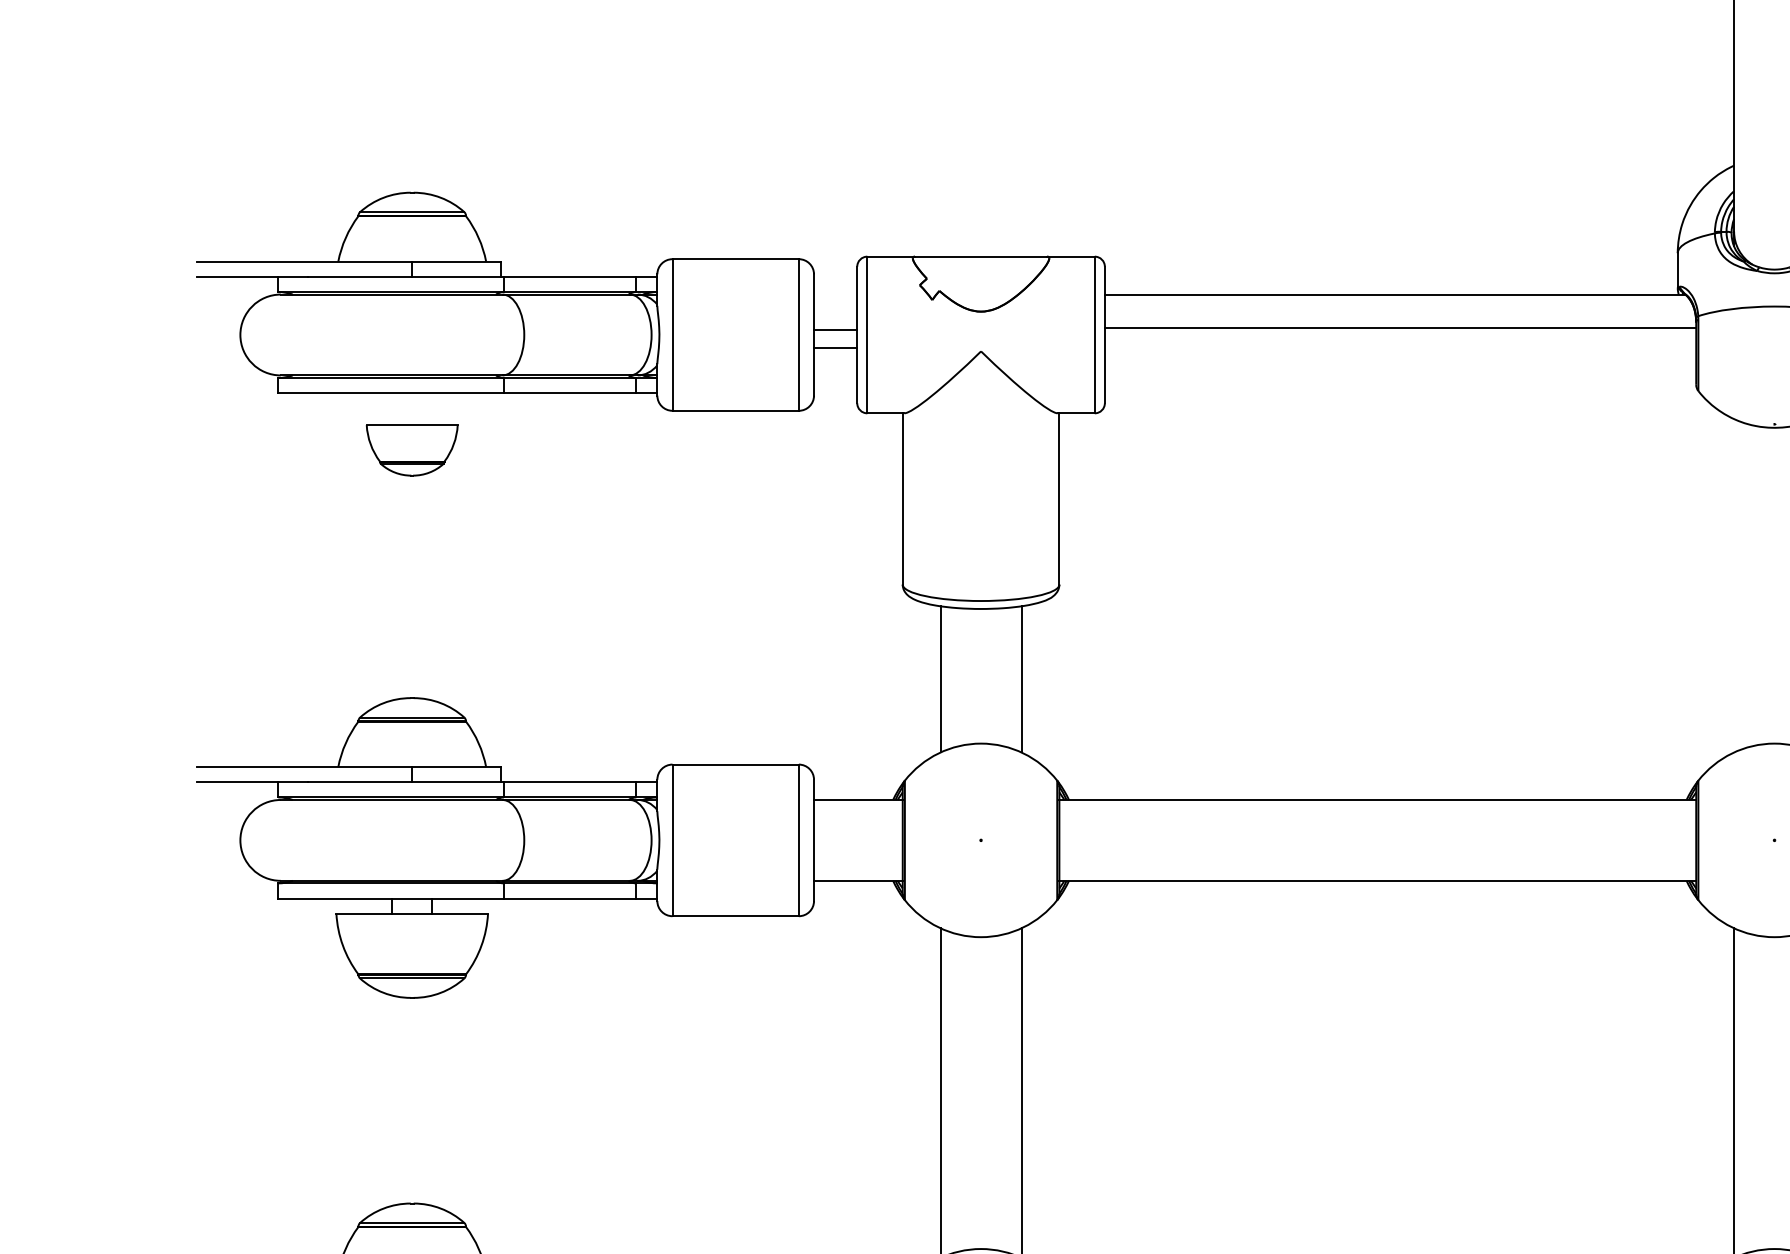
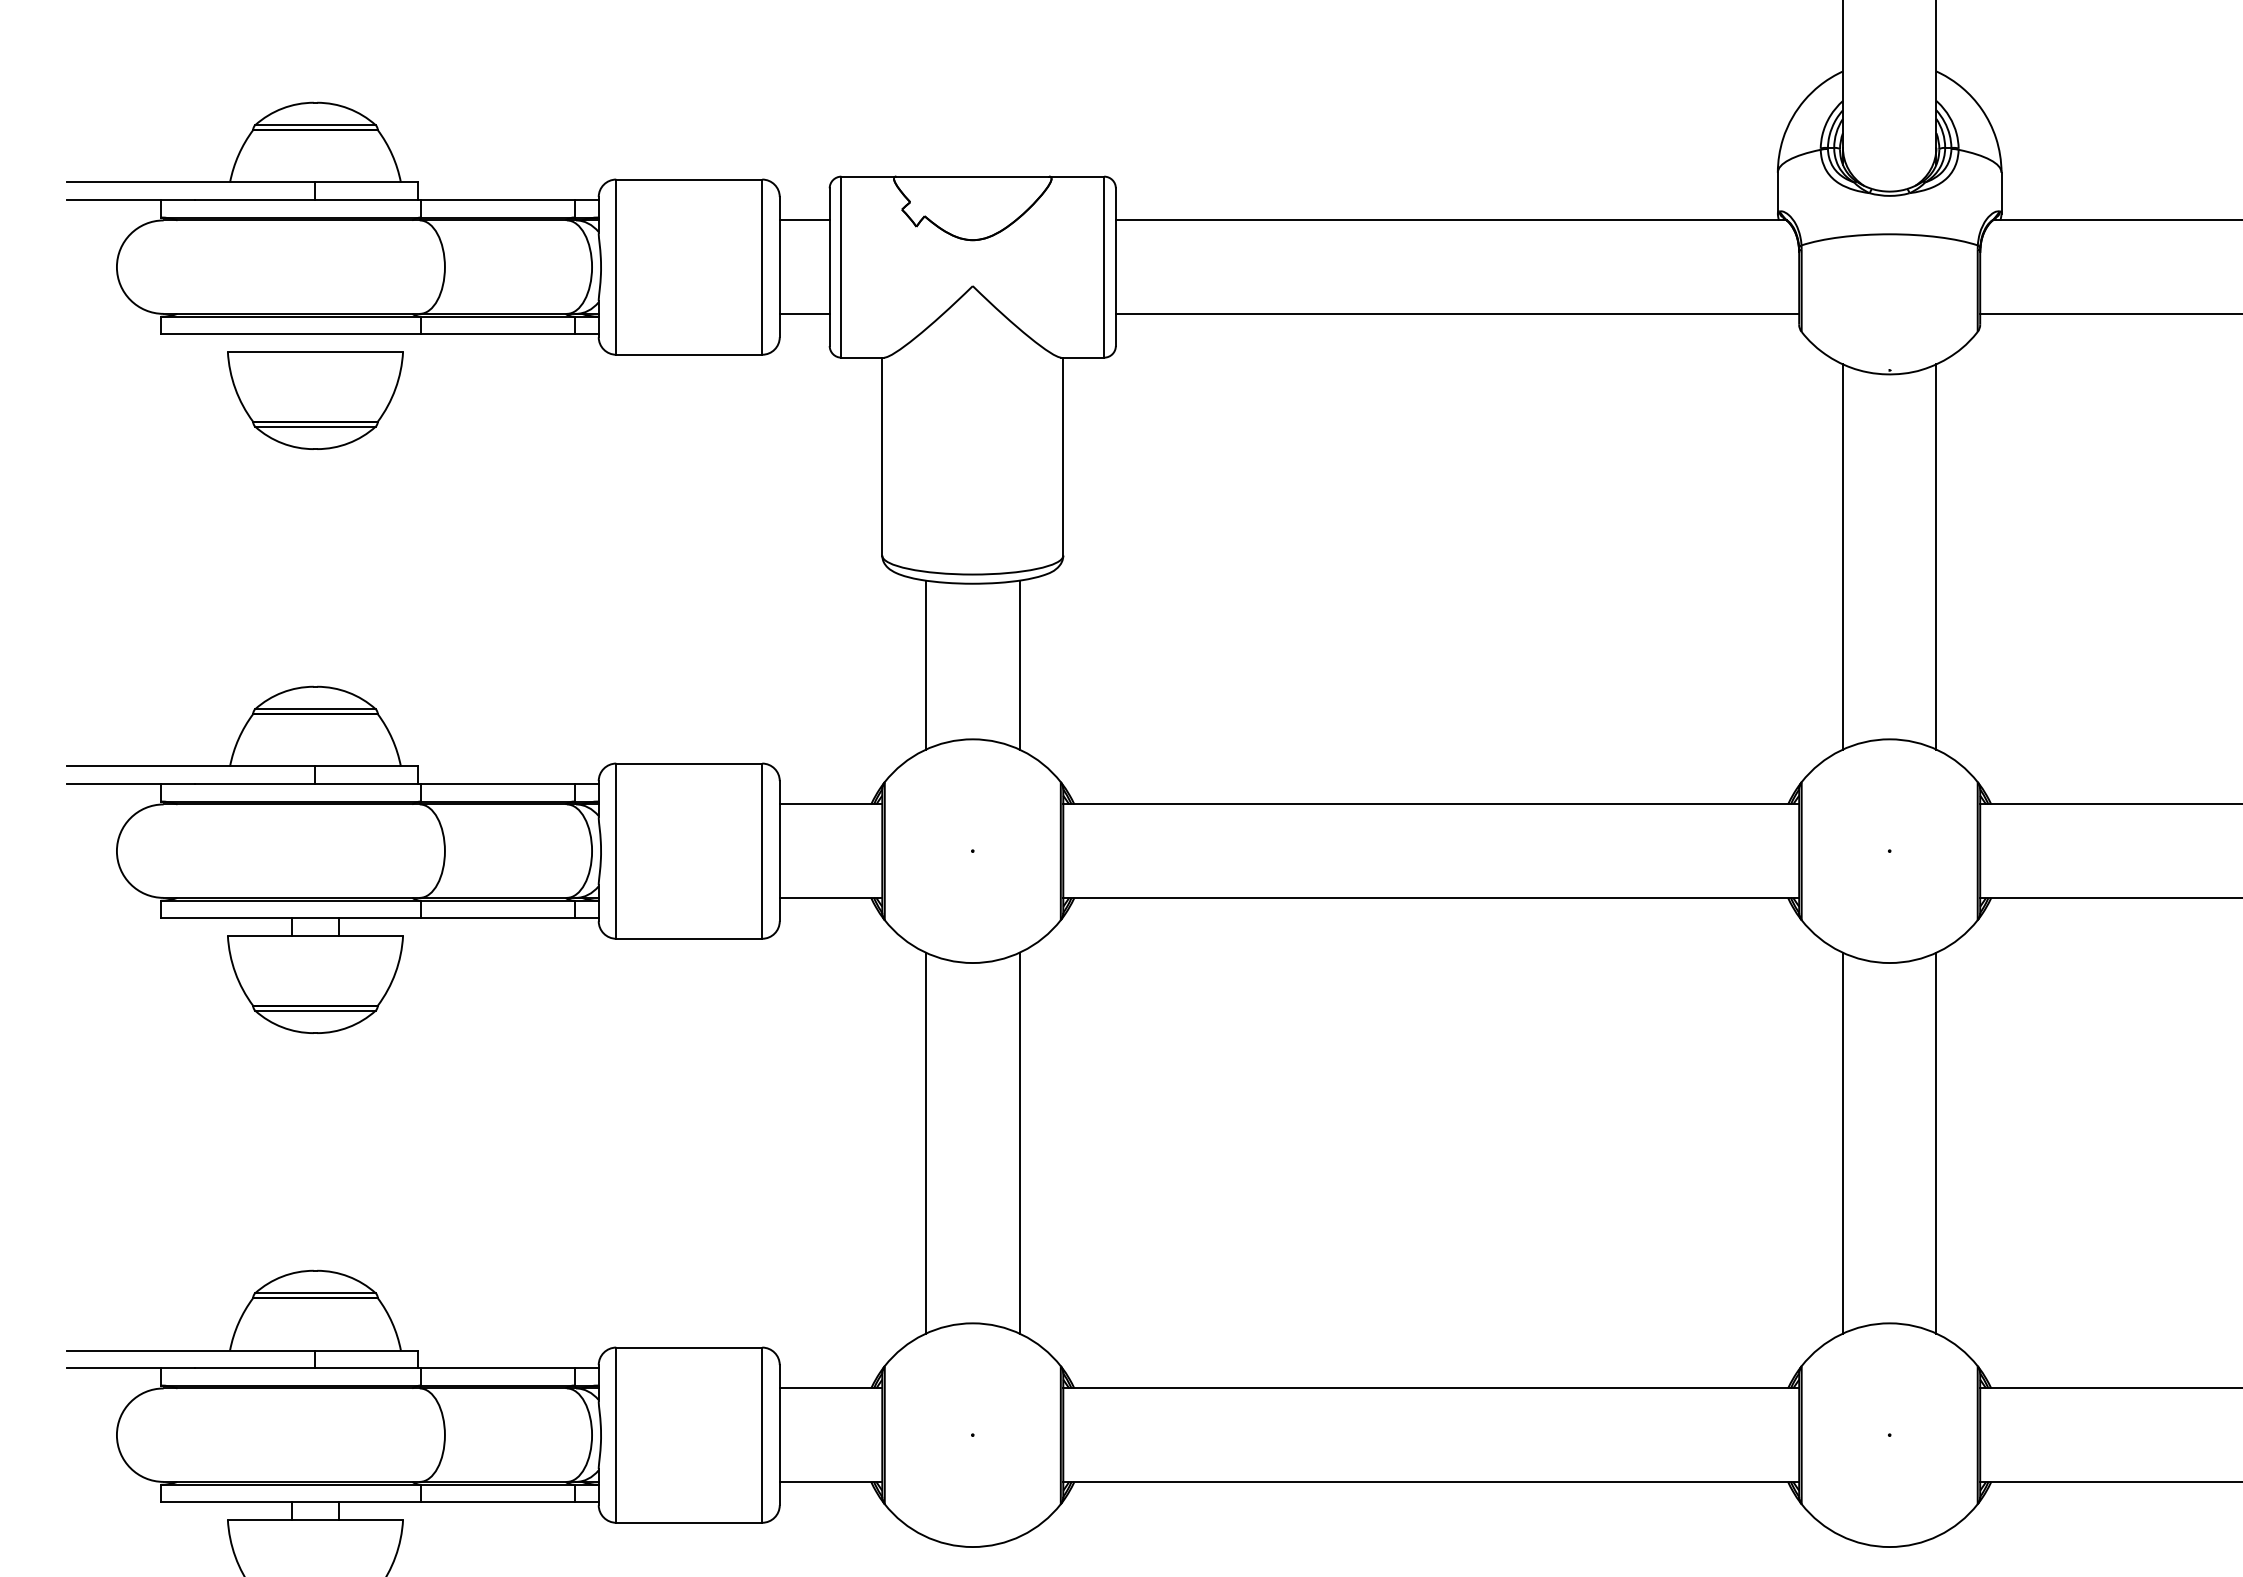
line: (1400, 327) -> (1457, 313), moved
line: (835, 329) -> (804, 313), moved
line: (835, 348) -> (804, 220), moved
part: (412, 450) -> (315, 400), size x1.67
line: (1733, 585) -> (1842, 556), added

